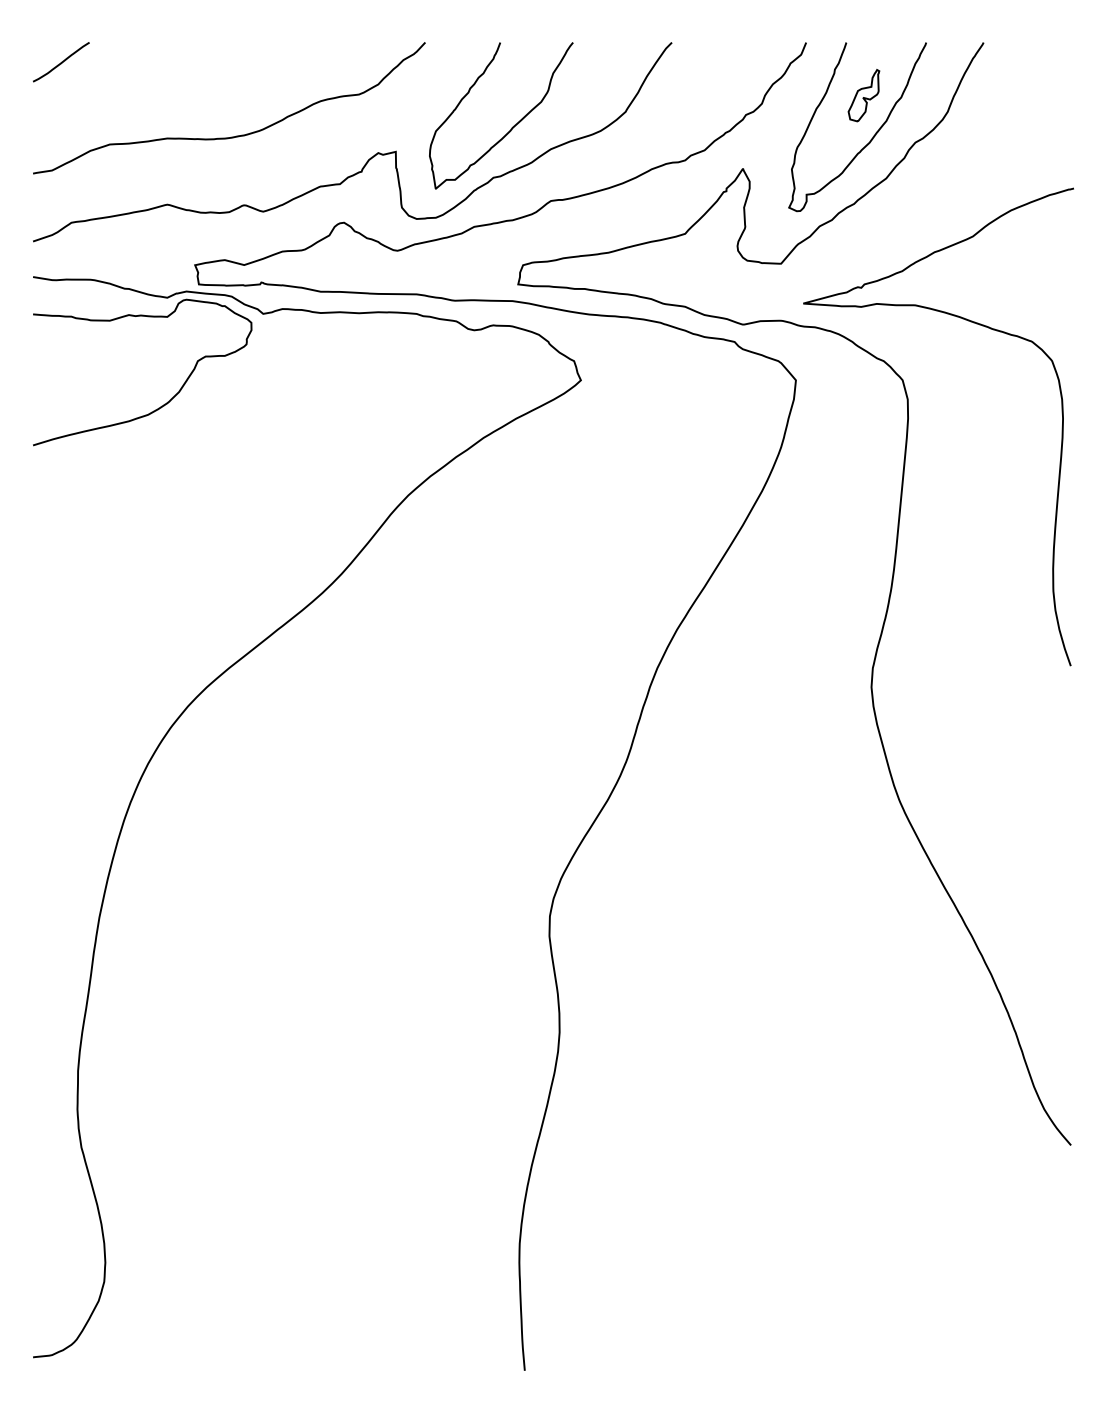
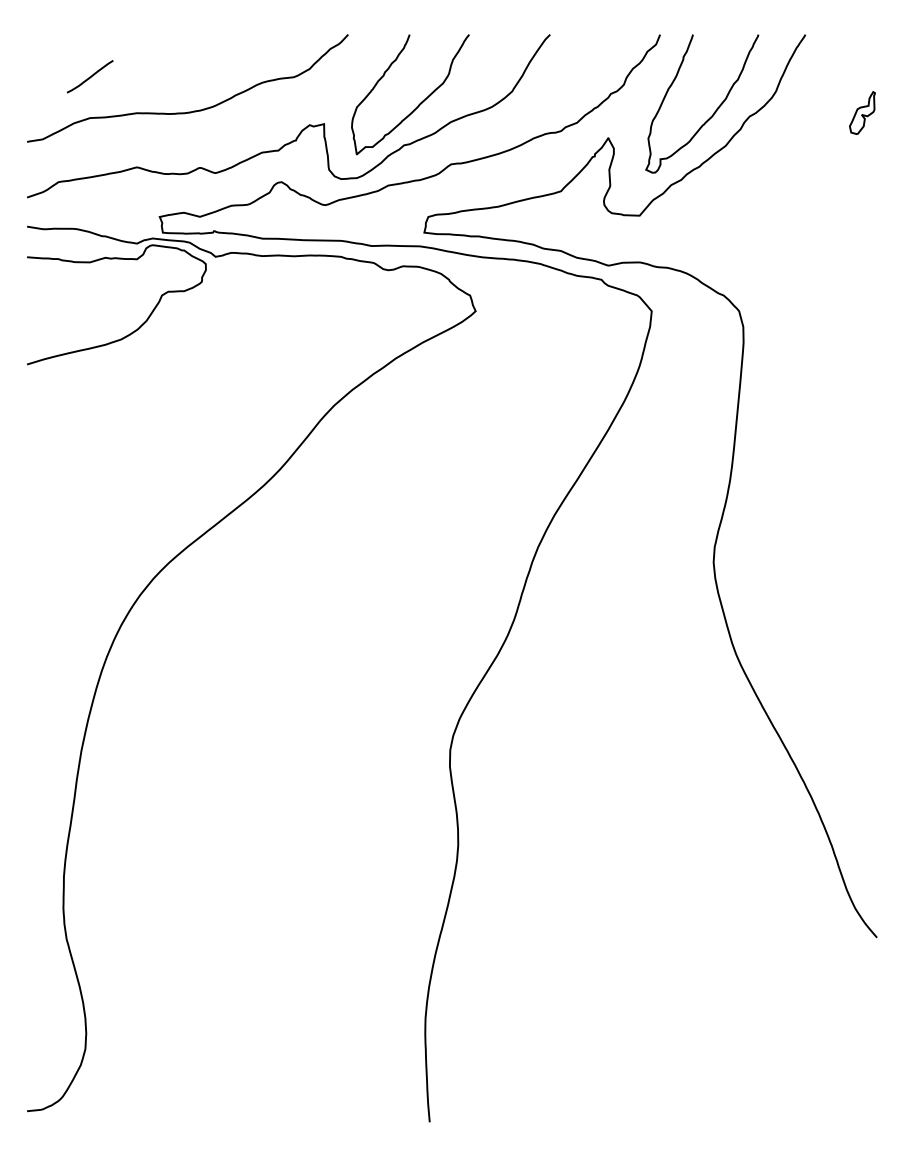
curve: (61, 61) -> (90, 76), moved
part: (864, 94) -> (862, 112), moved
curve: (972, 323) -> (796, 264), removed

